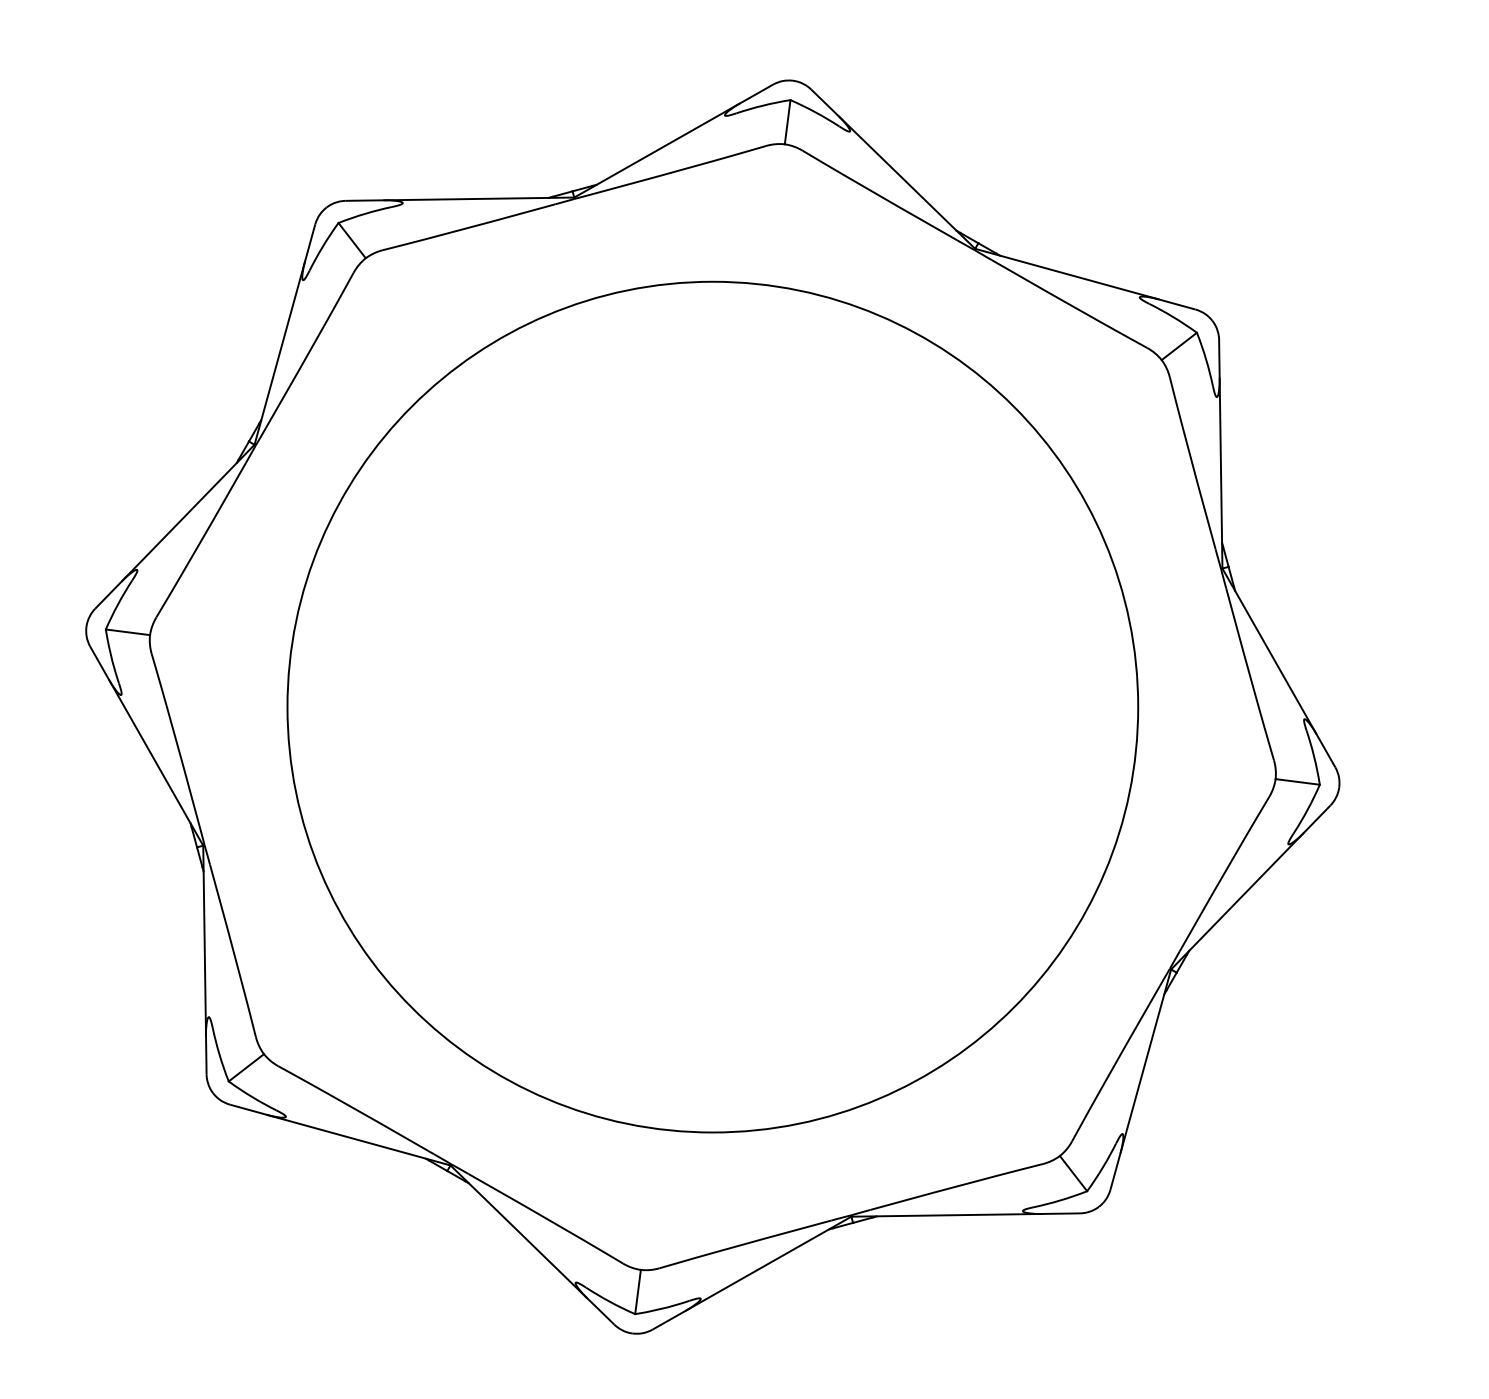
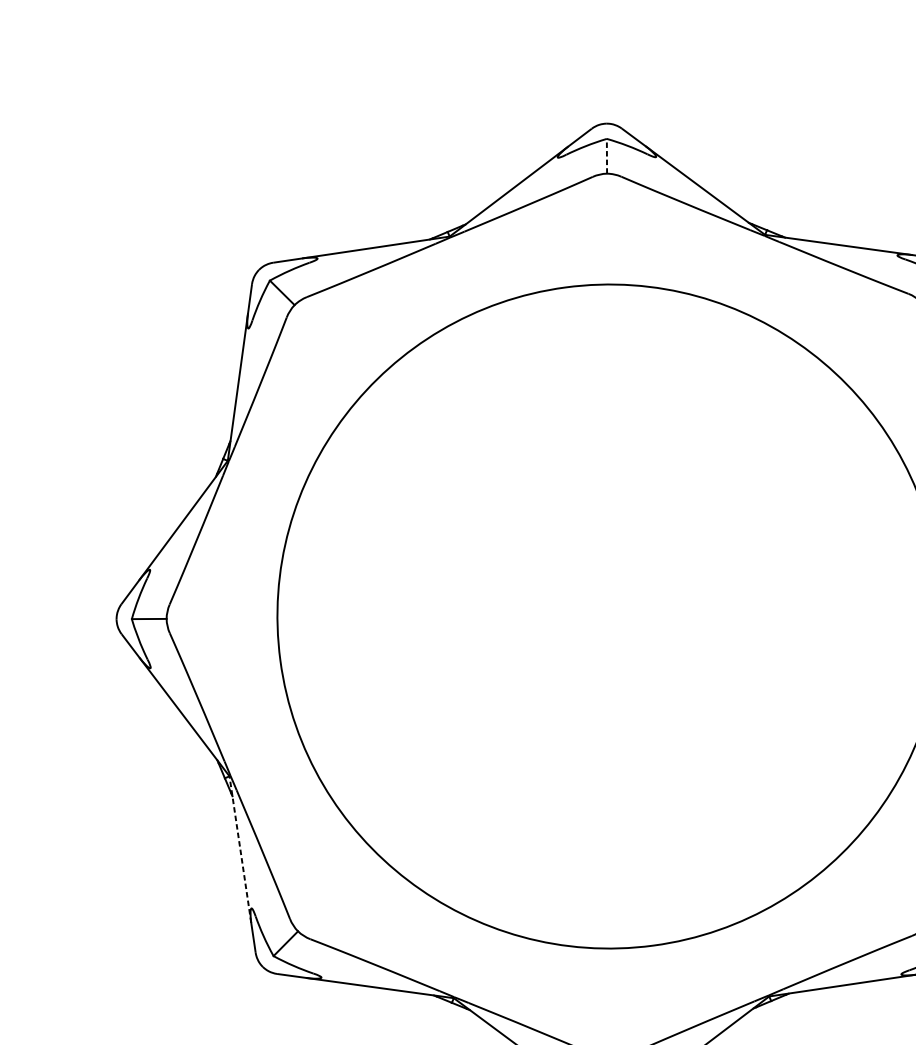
line: (787, 121) -> (606, 155), solid -> dashed
line: (204, 940) -> (240, 849), solid -> dashed

